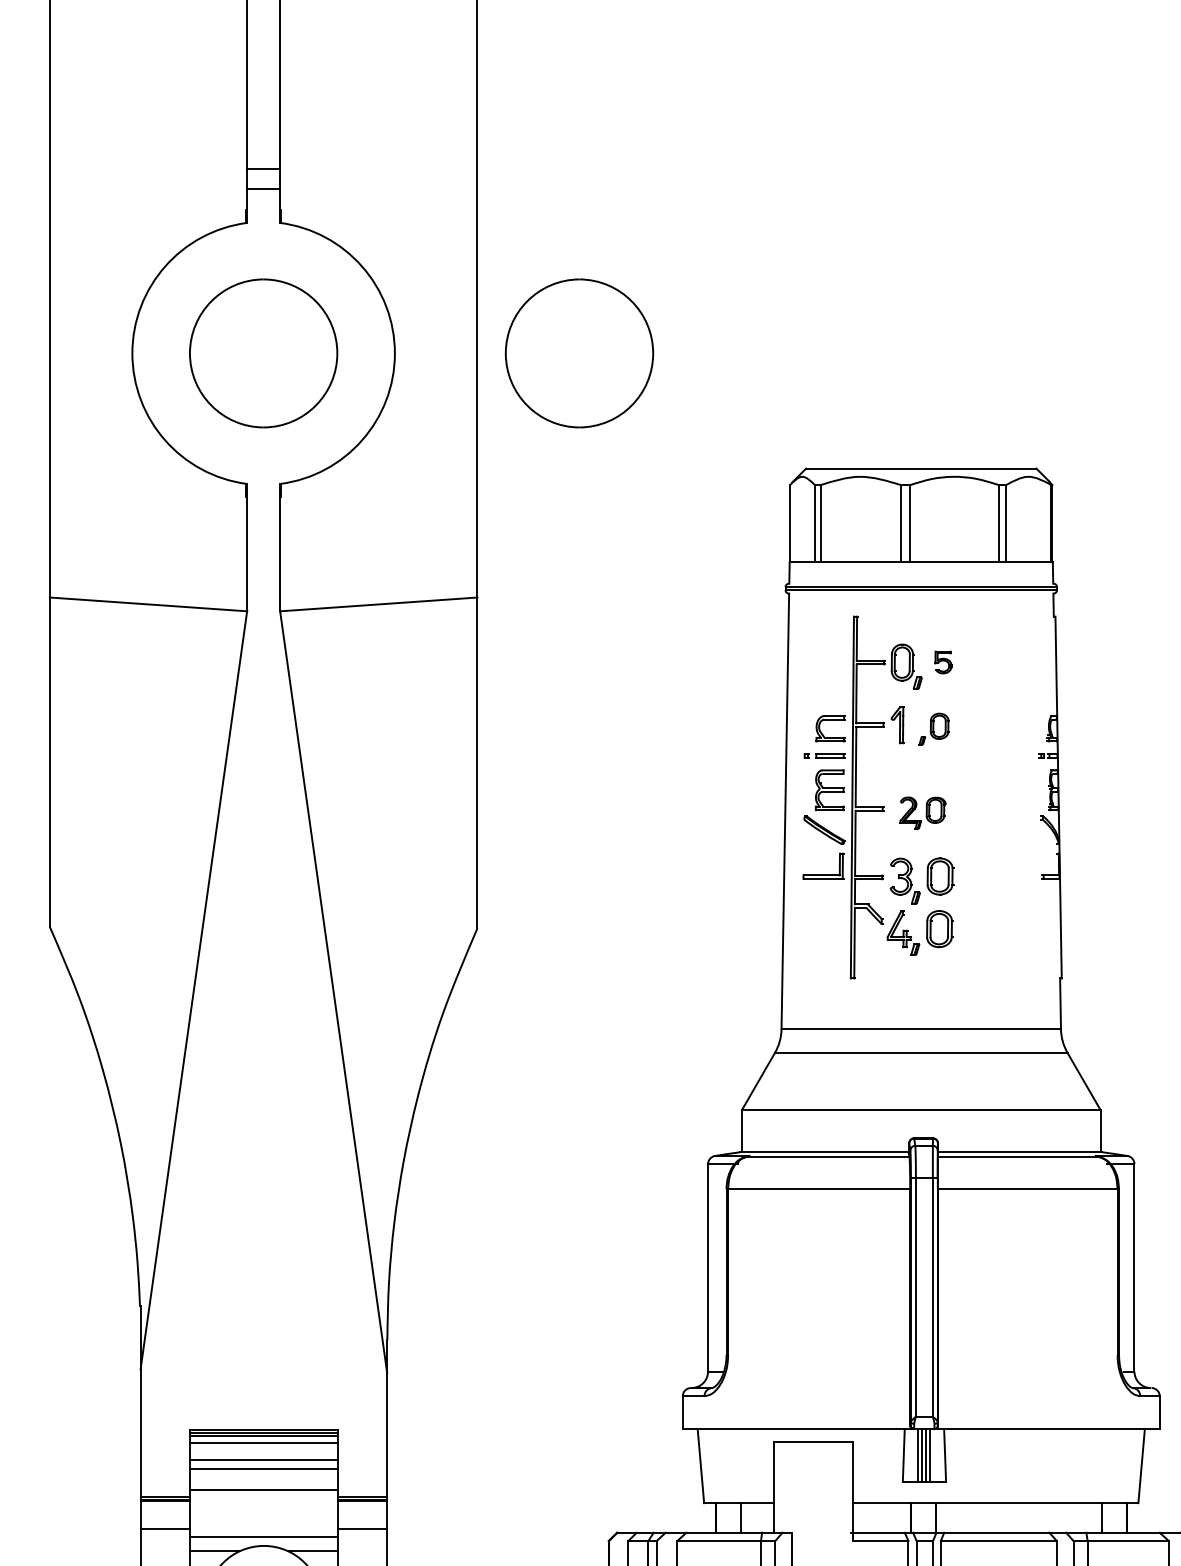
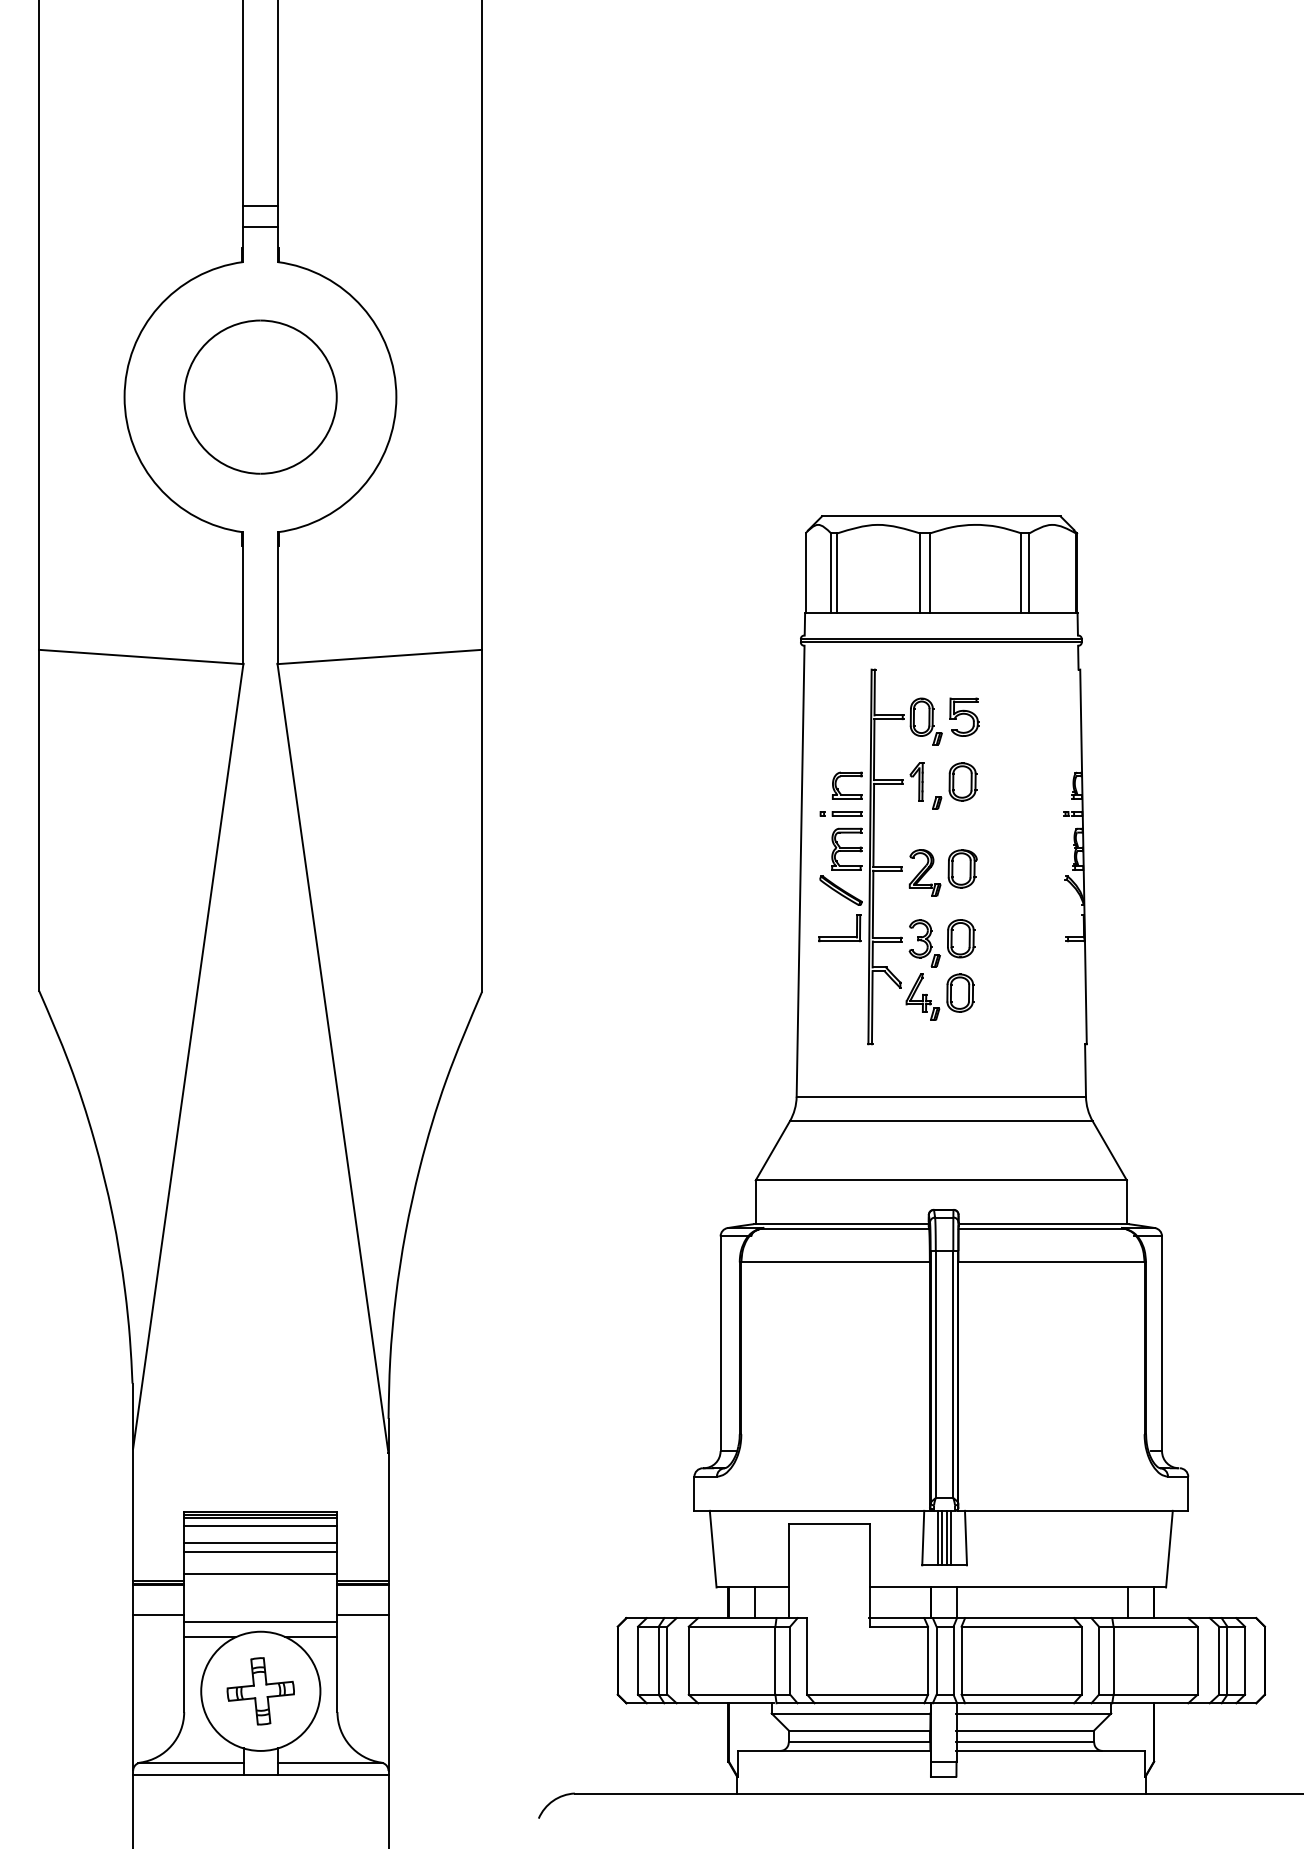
part: (579, 352) -> (587, 396), removed
part: (943, 661) -> (964, 716), size x1.67
part: (933, 728) -> (954, 785), size x1.43
part: (922, 812) -> (942, 872), size x1.43

